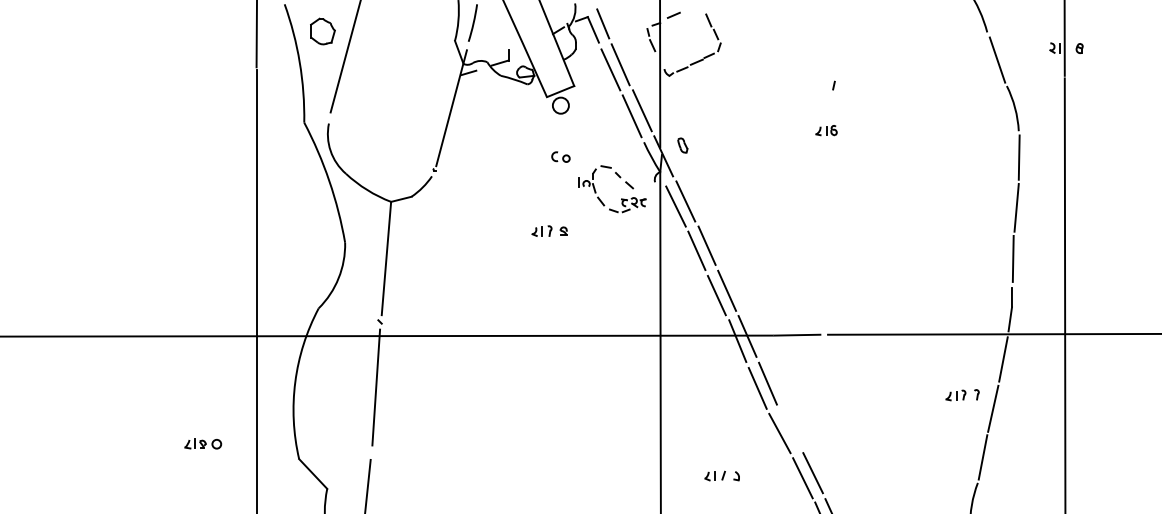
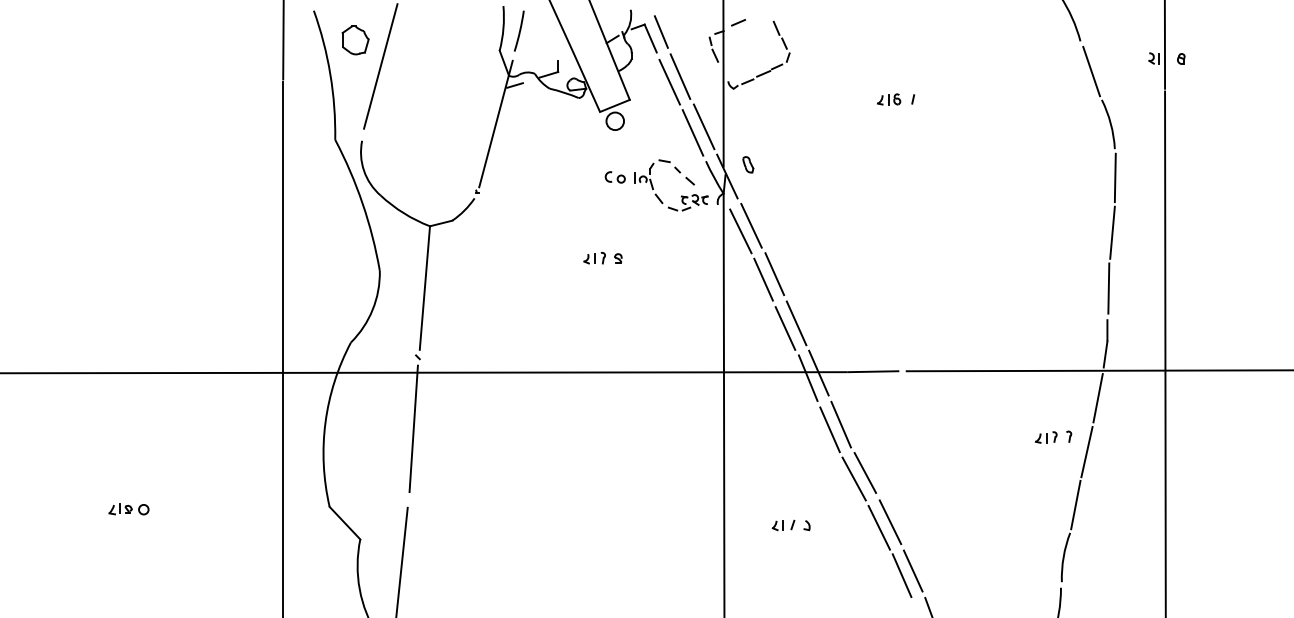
part: (826, 130) -> (889, 99), moved
part: (621, 198) -> (681, 195), moved
line: (790, 427) -> (865, 472), added
part: (202, 444) -> (128, 509), moved

